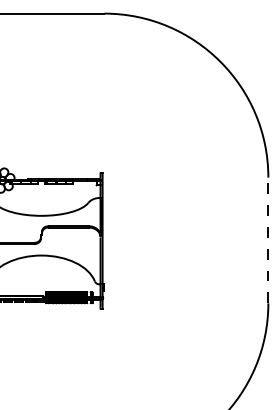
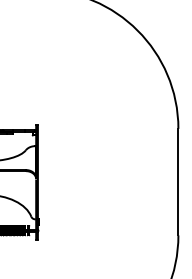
line: (268, 240) -> (178, 182), dashed -> solid

